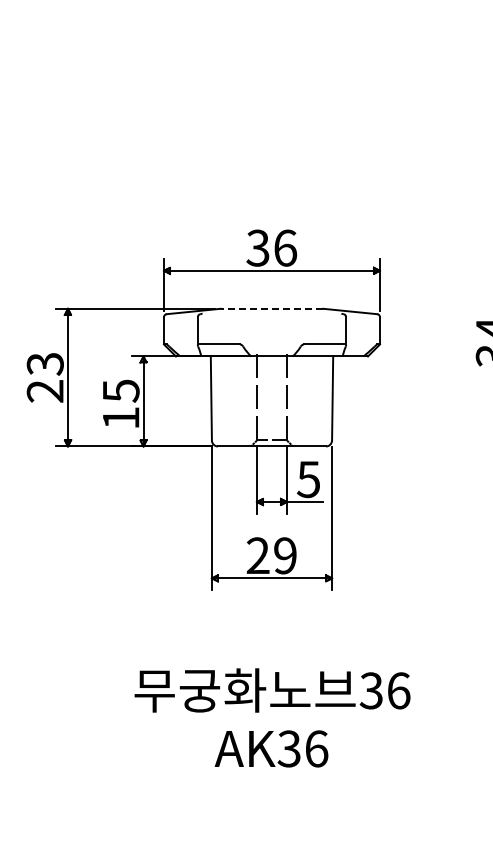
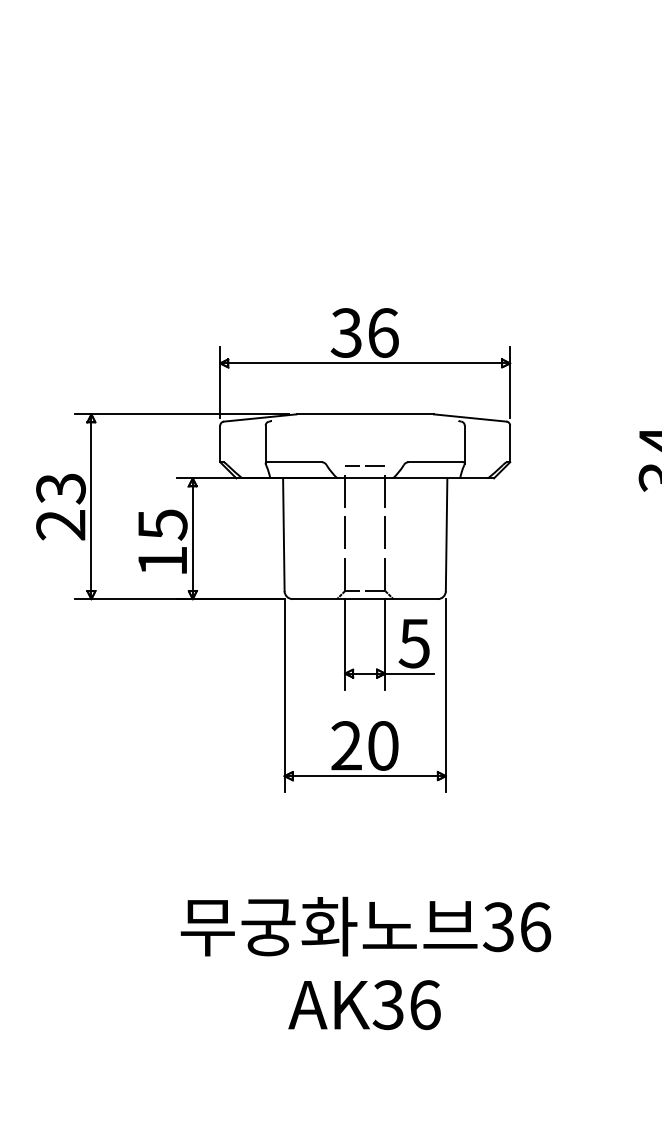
line: (272, 308) -> (365, 413), dashed -> solid
line: (272, 347) -> (365, 466), added
text: (285, 555) -> (383, 745), 29 -> 20

